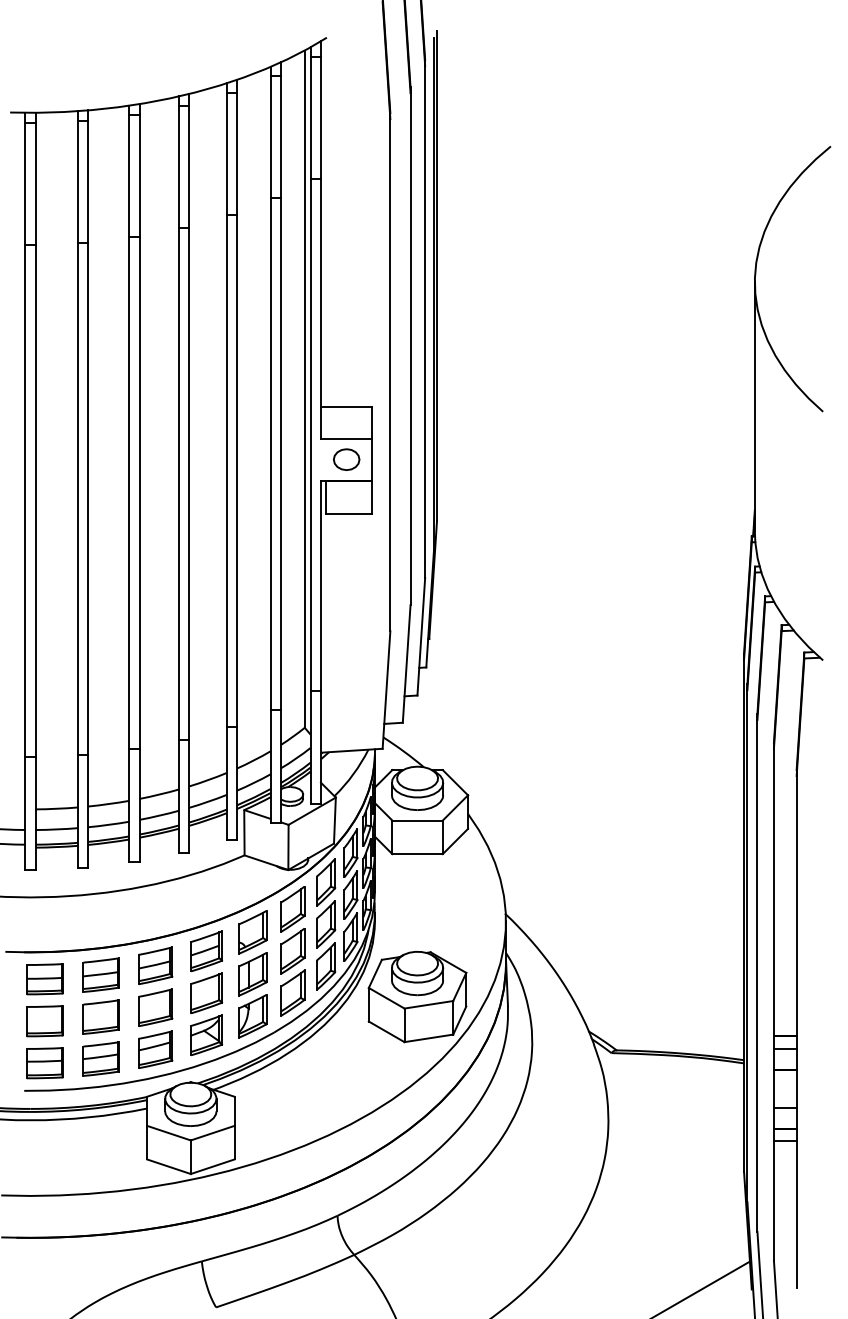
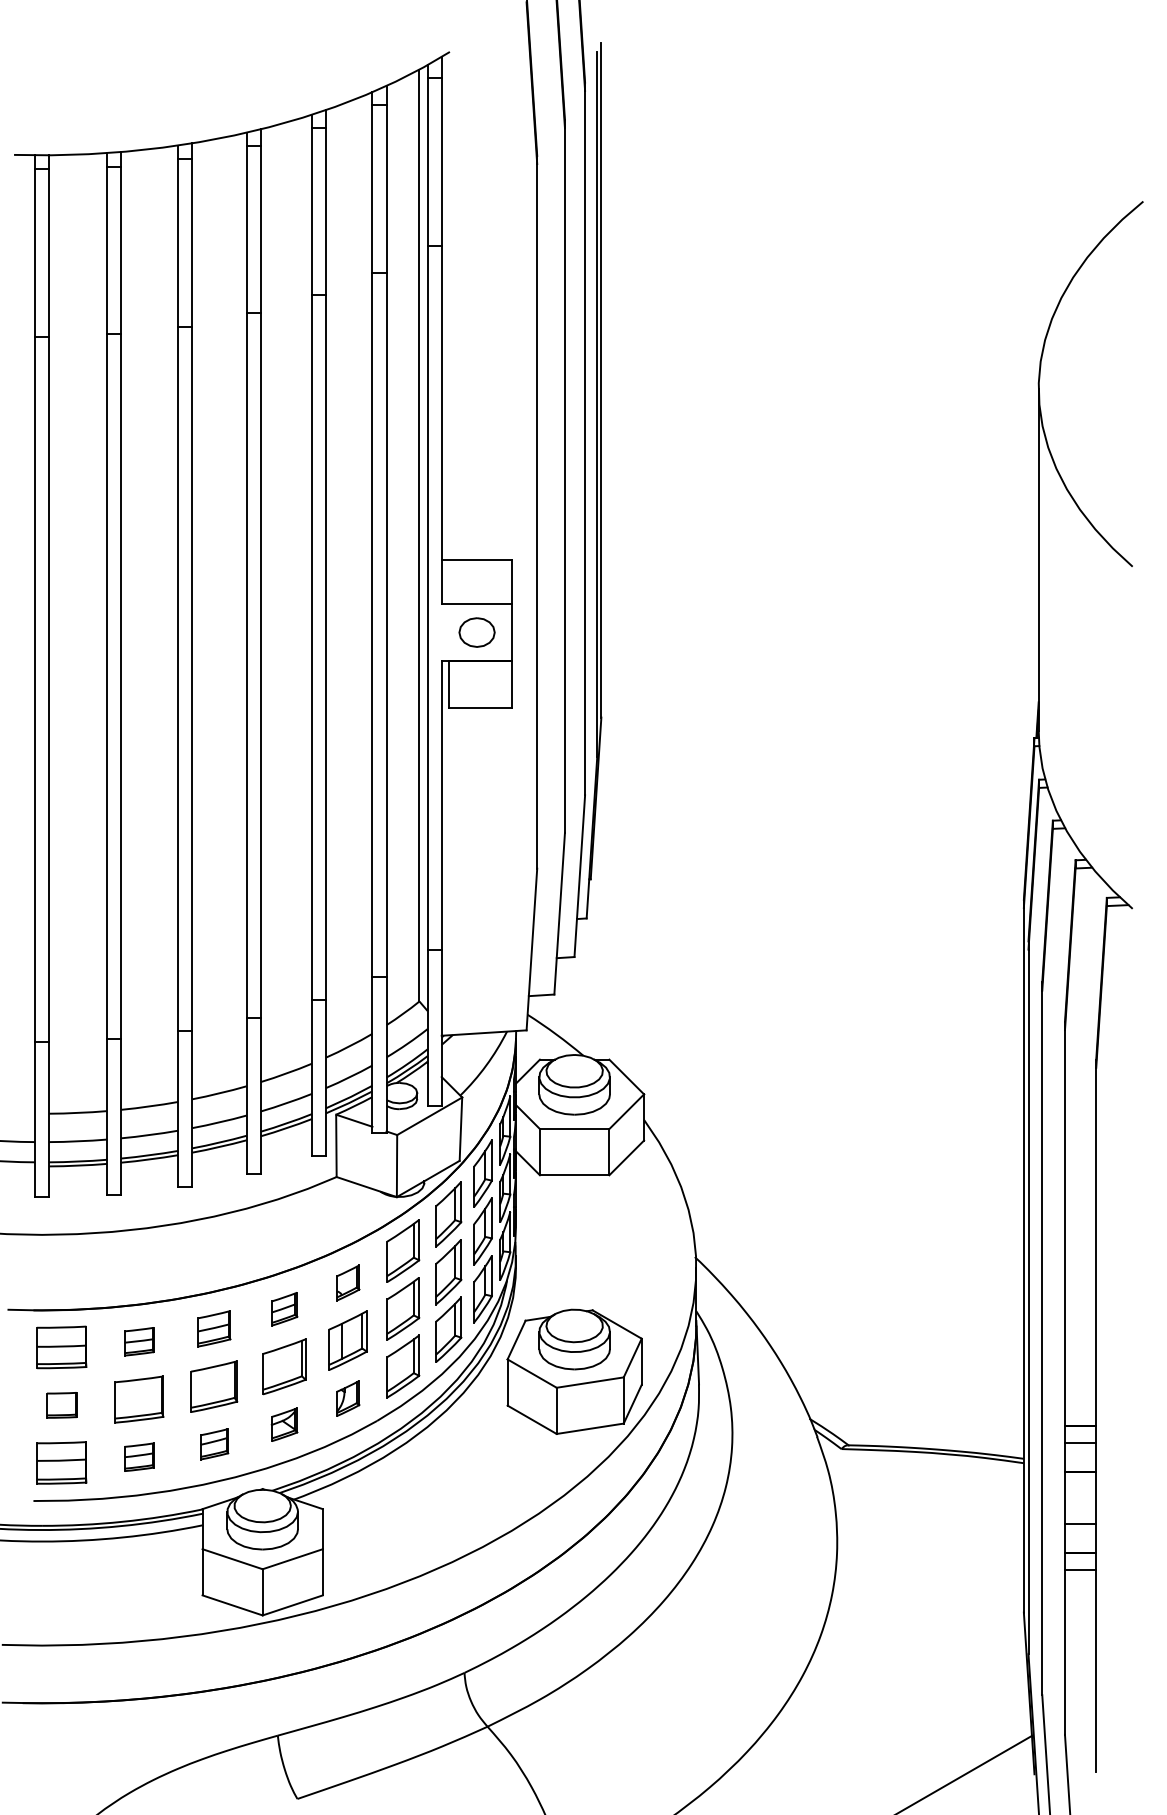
part: (252, 932) -> (347, 1283), size x0.6
part: (206, 951) -> (284, 1309), size x0.6
part: (155, 965) -> (214, 1328), size x0.7
part: (100, 974) -> (138, 1340), size x0.6
part: (252, 1016) -> (347, 1398), size x0.6
part: (44, 1021) -> (61, 1405), size x0.6
part: (206, 1035) -> (284, 1424), size x0.6
part: (155, 1049) -> (214, 1444), size x0.6
part: (100, 1058) -> (138, 1456), size x0.6

